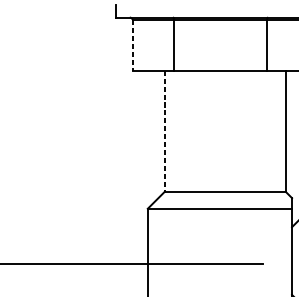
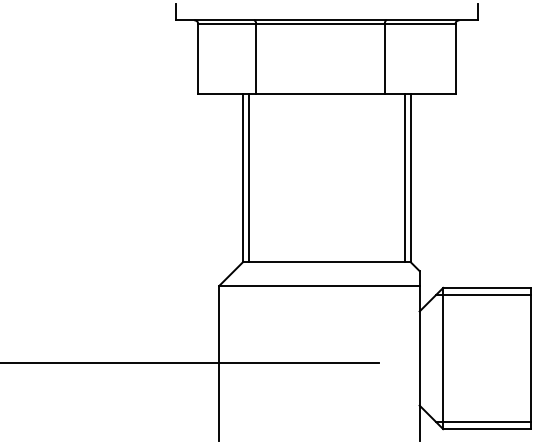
line: (132, 45) -> (198, 59), dashed -> solid
line: (164, 131) -> (242, 178), dashed -> solid
line: (168, 131) -> (248, 178), added
line: (281, 131) -> (404, 178), added

